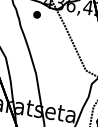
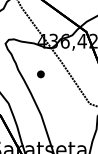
part: (36, 14) -> (40, 74), moved

